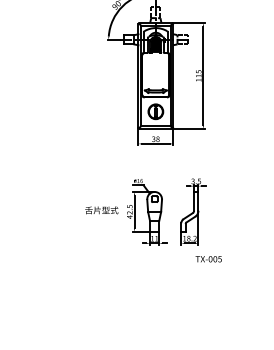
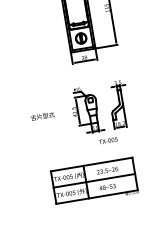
text: (101, 210) -> (42, 116), moved
text: (208, 259) -> (108, 140), moved
part: (141, 313) -> (94, 182), added

